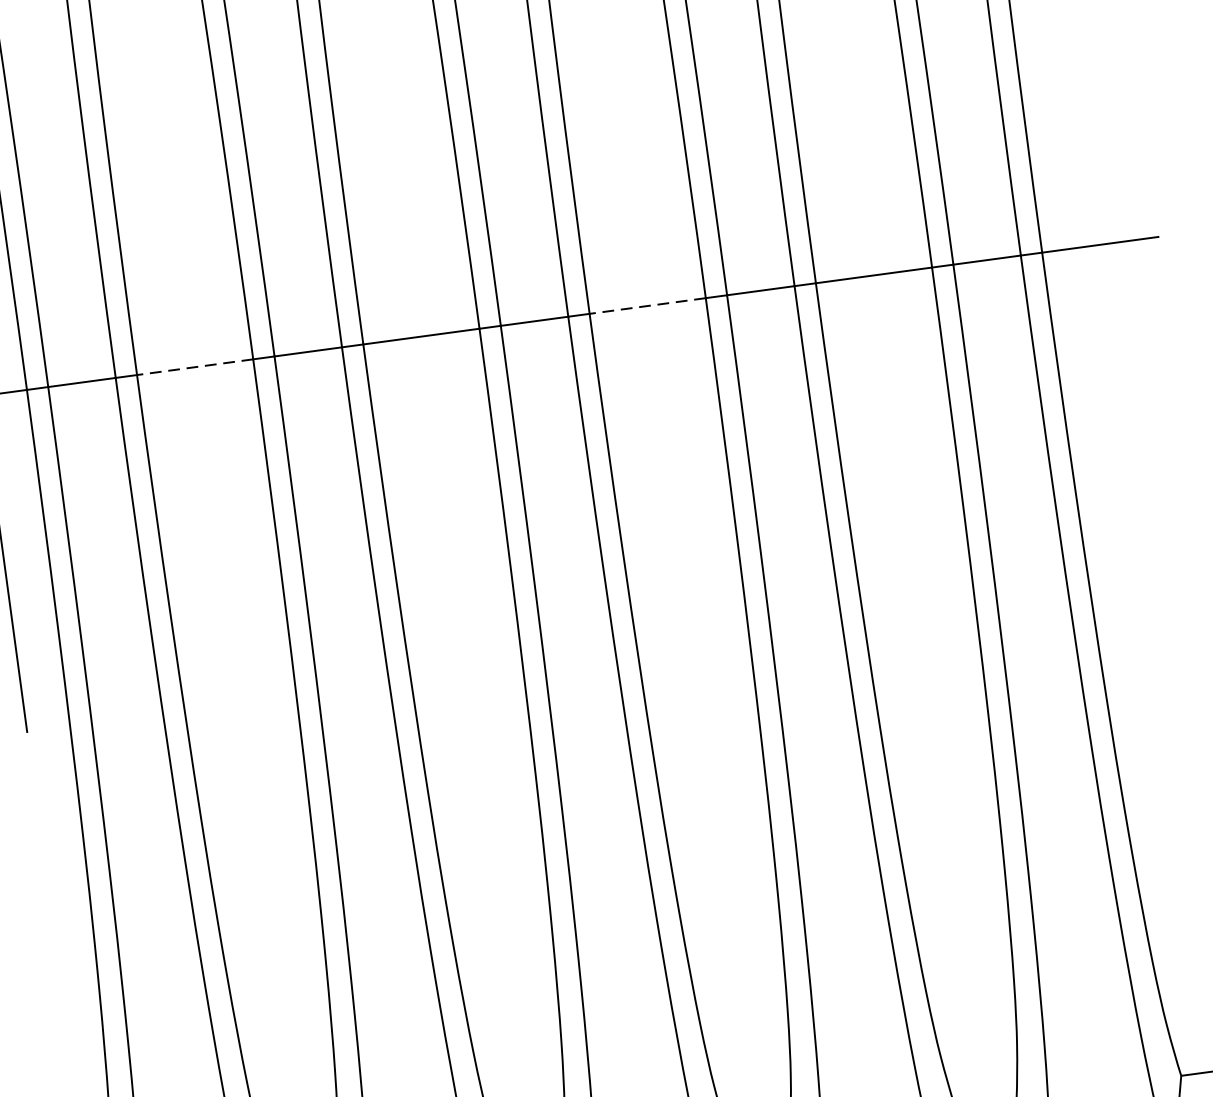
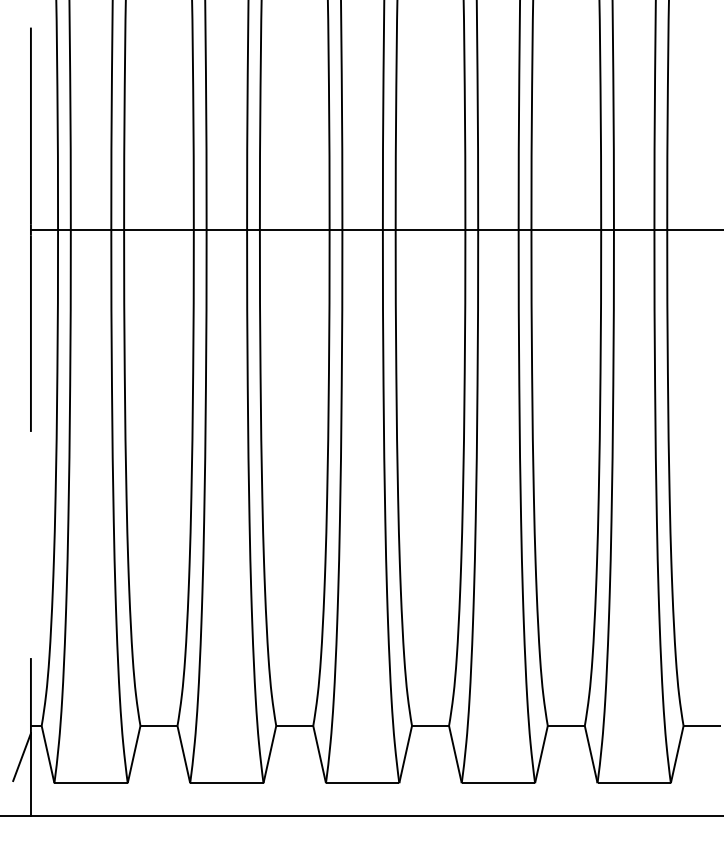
line: (647, 305) -> (430, 229), dashed -> solid
line: (194, 366) -> (158, 229), dashed -> solid

